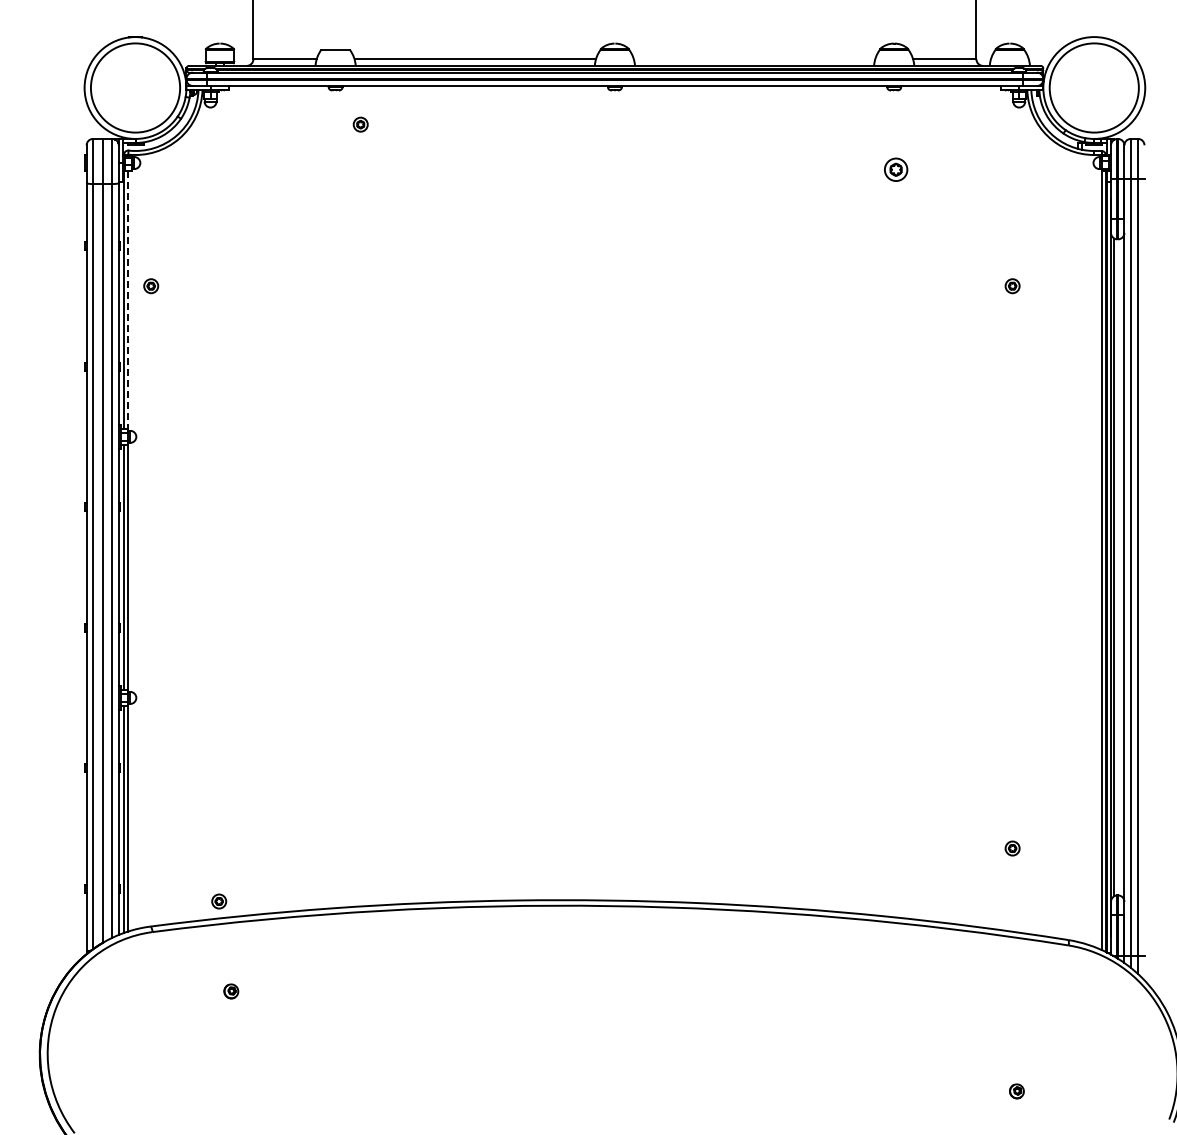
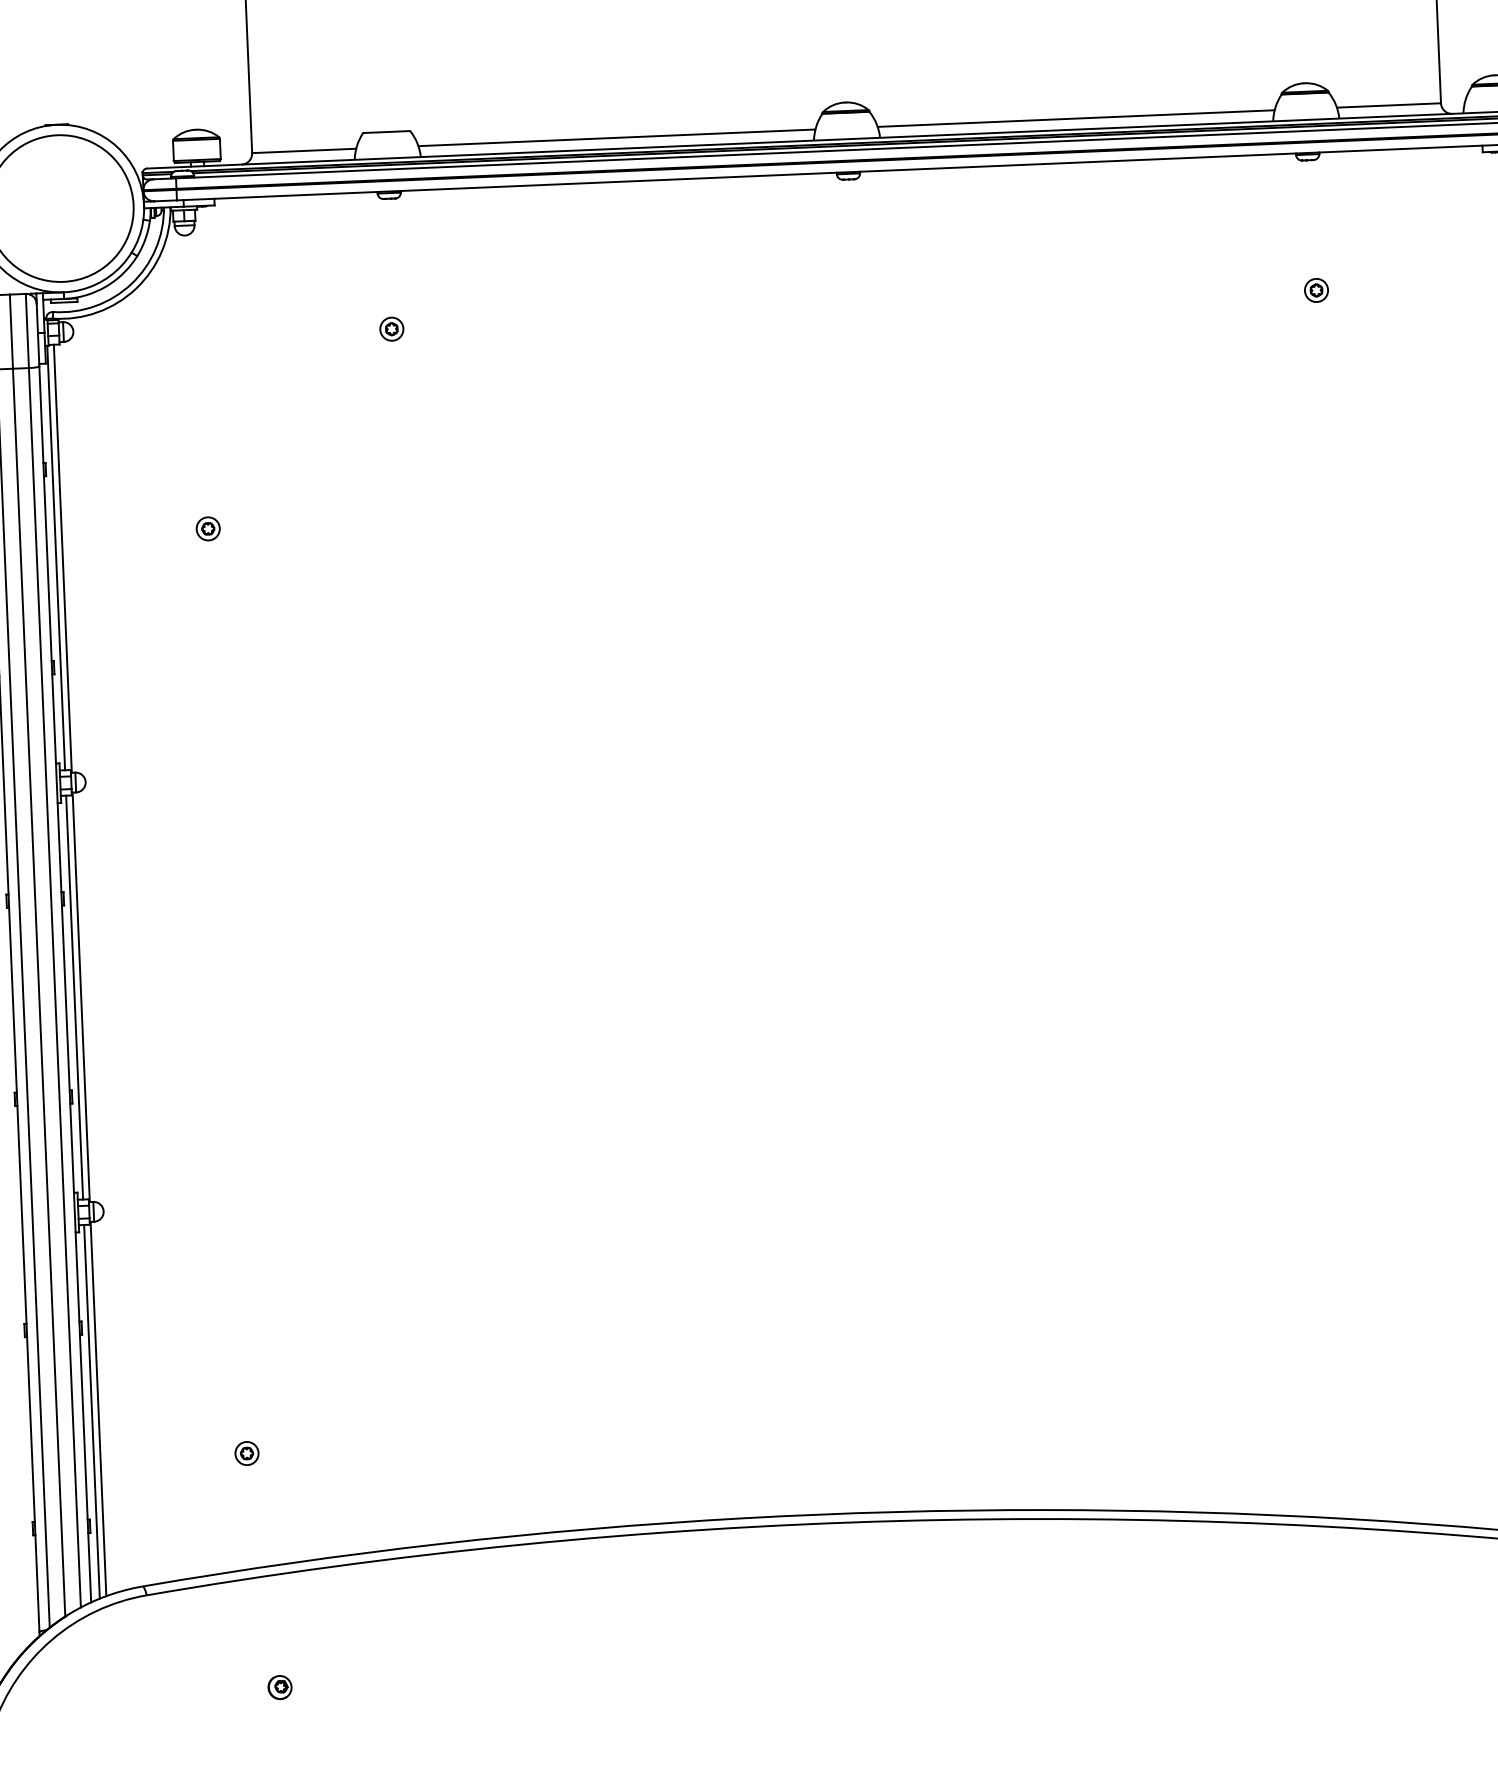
line: (754, 59) -> (1076, 119), added
part: (360, 124) -> (391, 328), moved
part: (895, 169) -> (1315, 290), size x0.62
part: (151, 286) -> (208, 529), moved
line: (128, 300) -> (63, 558), dashed -> solid
part: (219, 901) -> (247, 1453), moved

